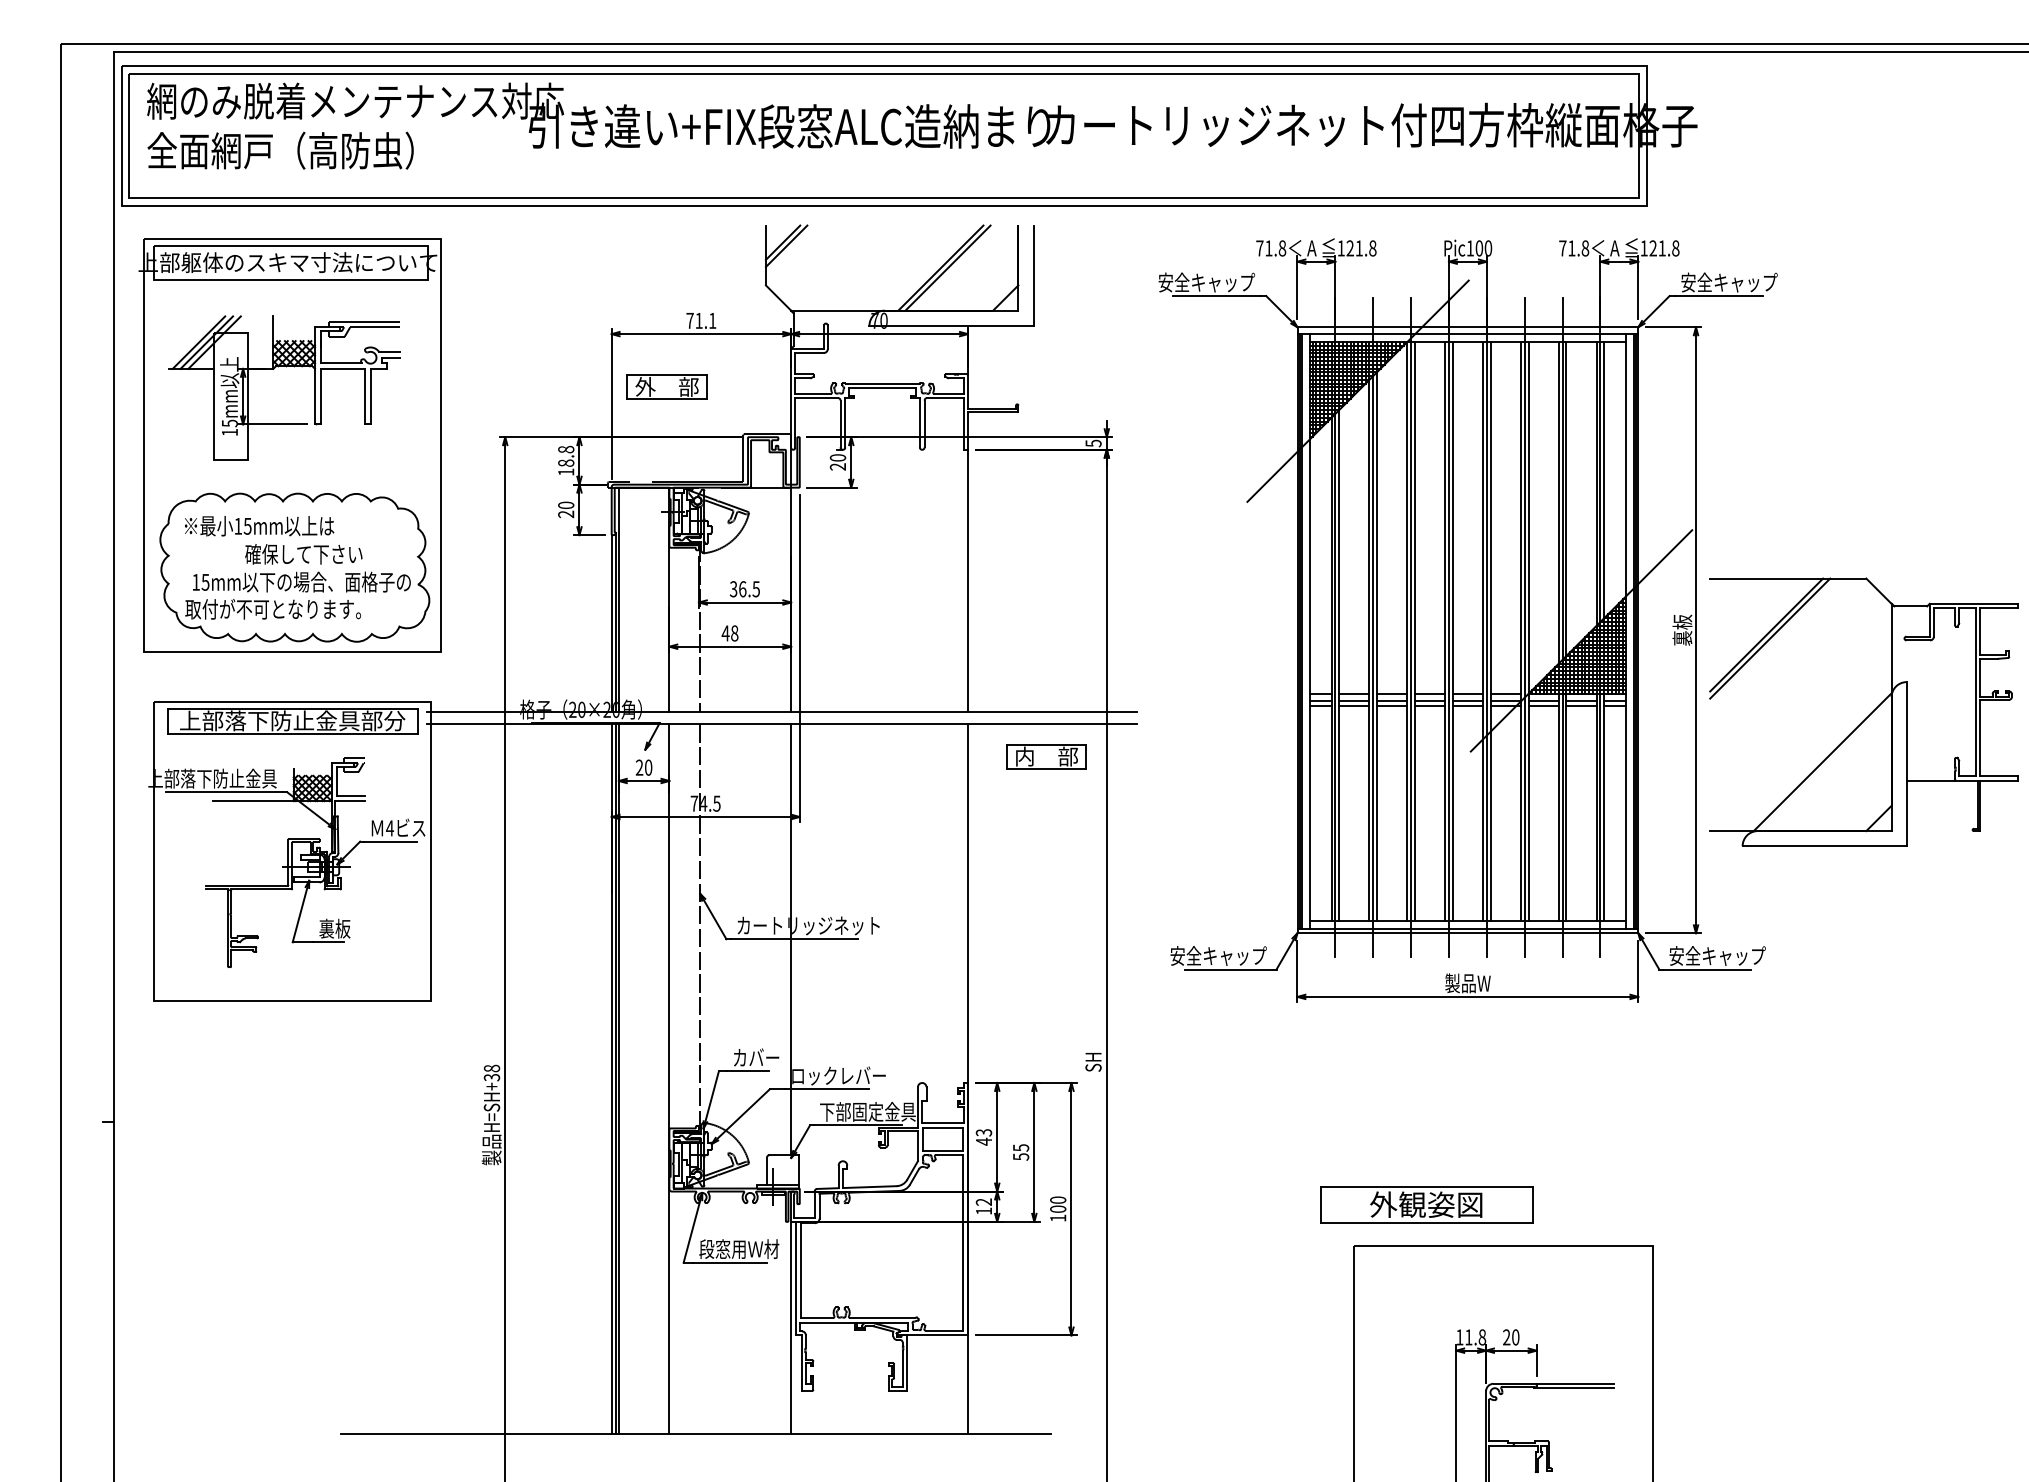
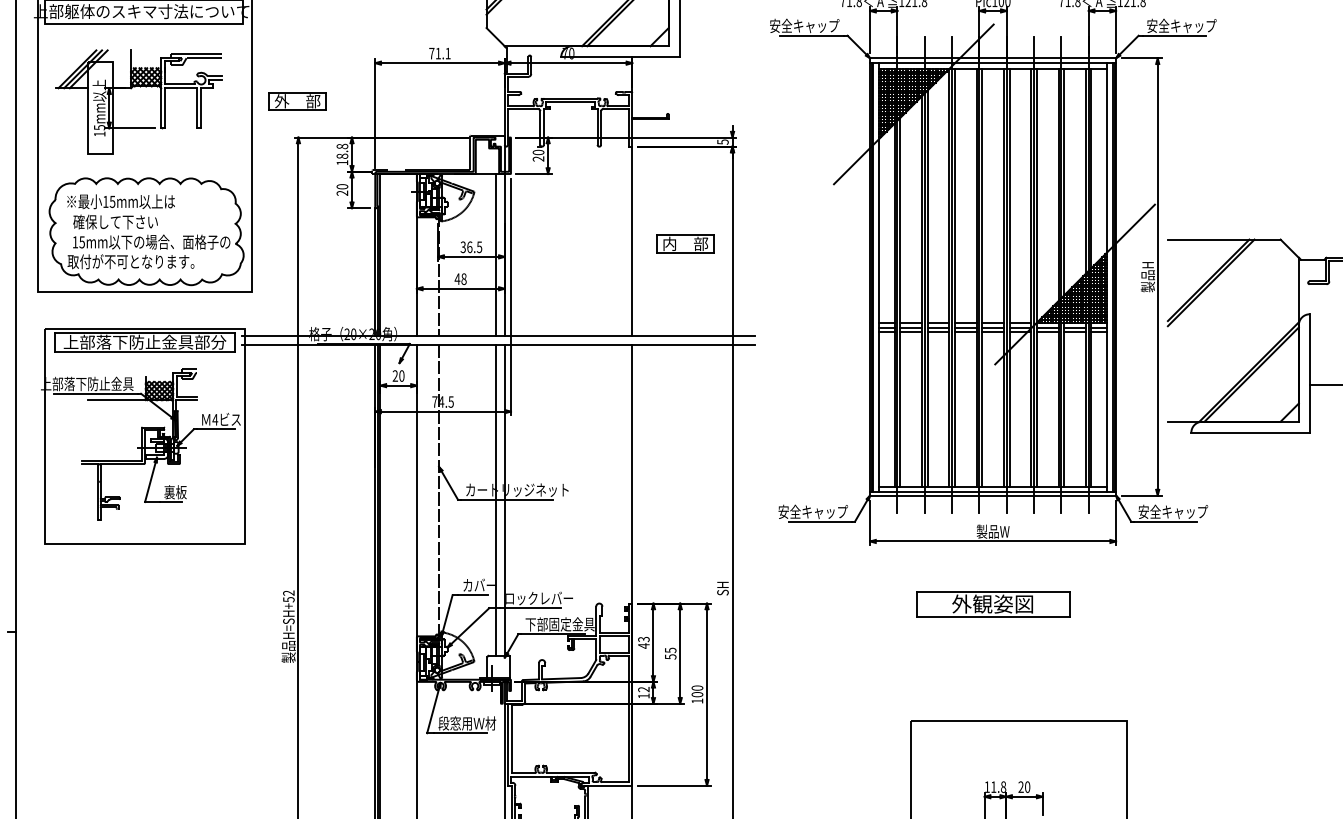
part: (666, 386) -> (297, 100), moved
text: (303, 554) -> (115, 222), moved
line: (779, 599) -> (496, 254), added
text: (1682, 630) -> (1147, 277), 裏板 -> 製品H
part: (1046, 756) -> (685, 243), moved
line: (1825, 765) -> (1251, 374), added
line: (779, 939) -> (496, 500), added
text: (491, 1072) -> (288, 595), H=SH+38 -> H=SH+52
part: (1426, 1204) -> (992, 603), moved

